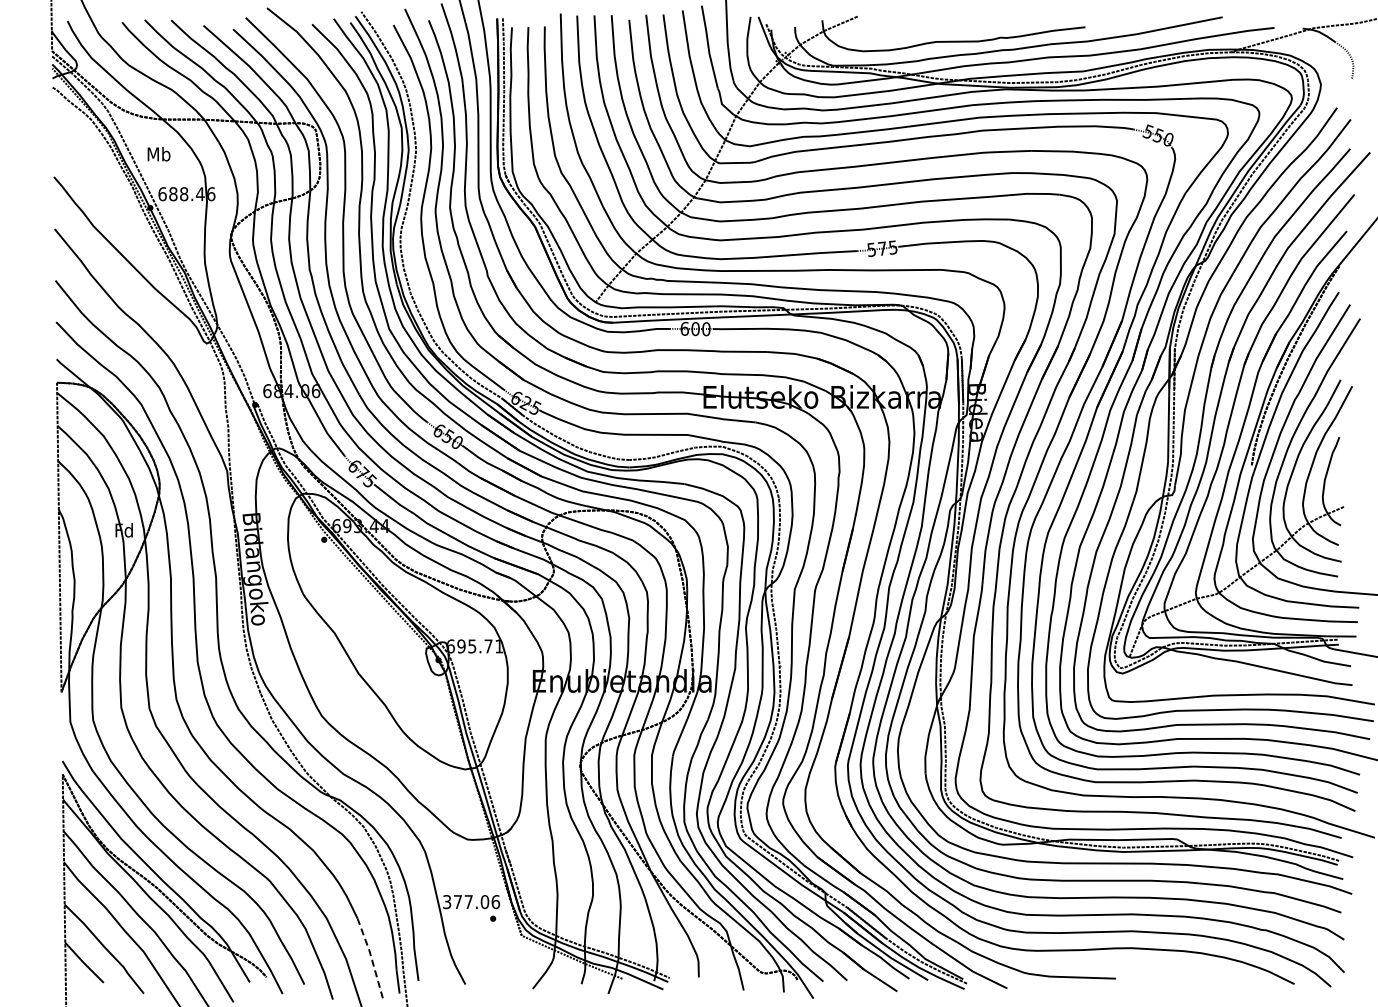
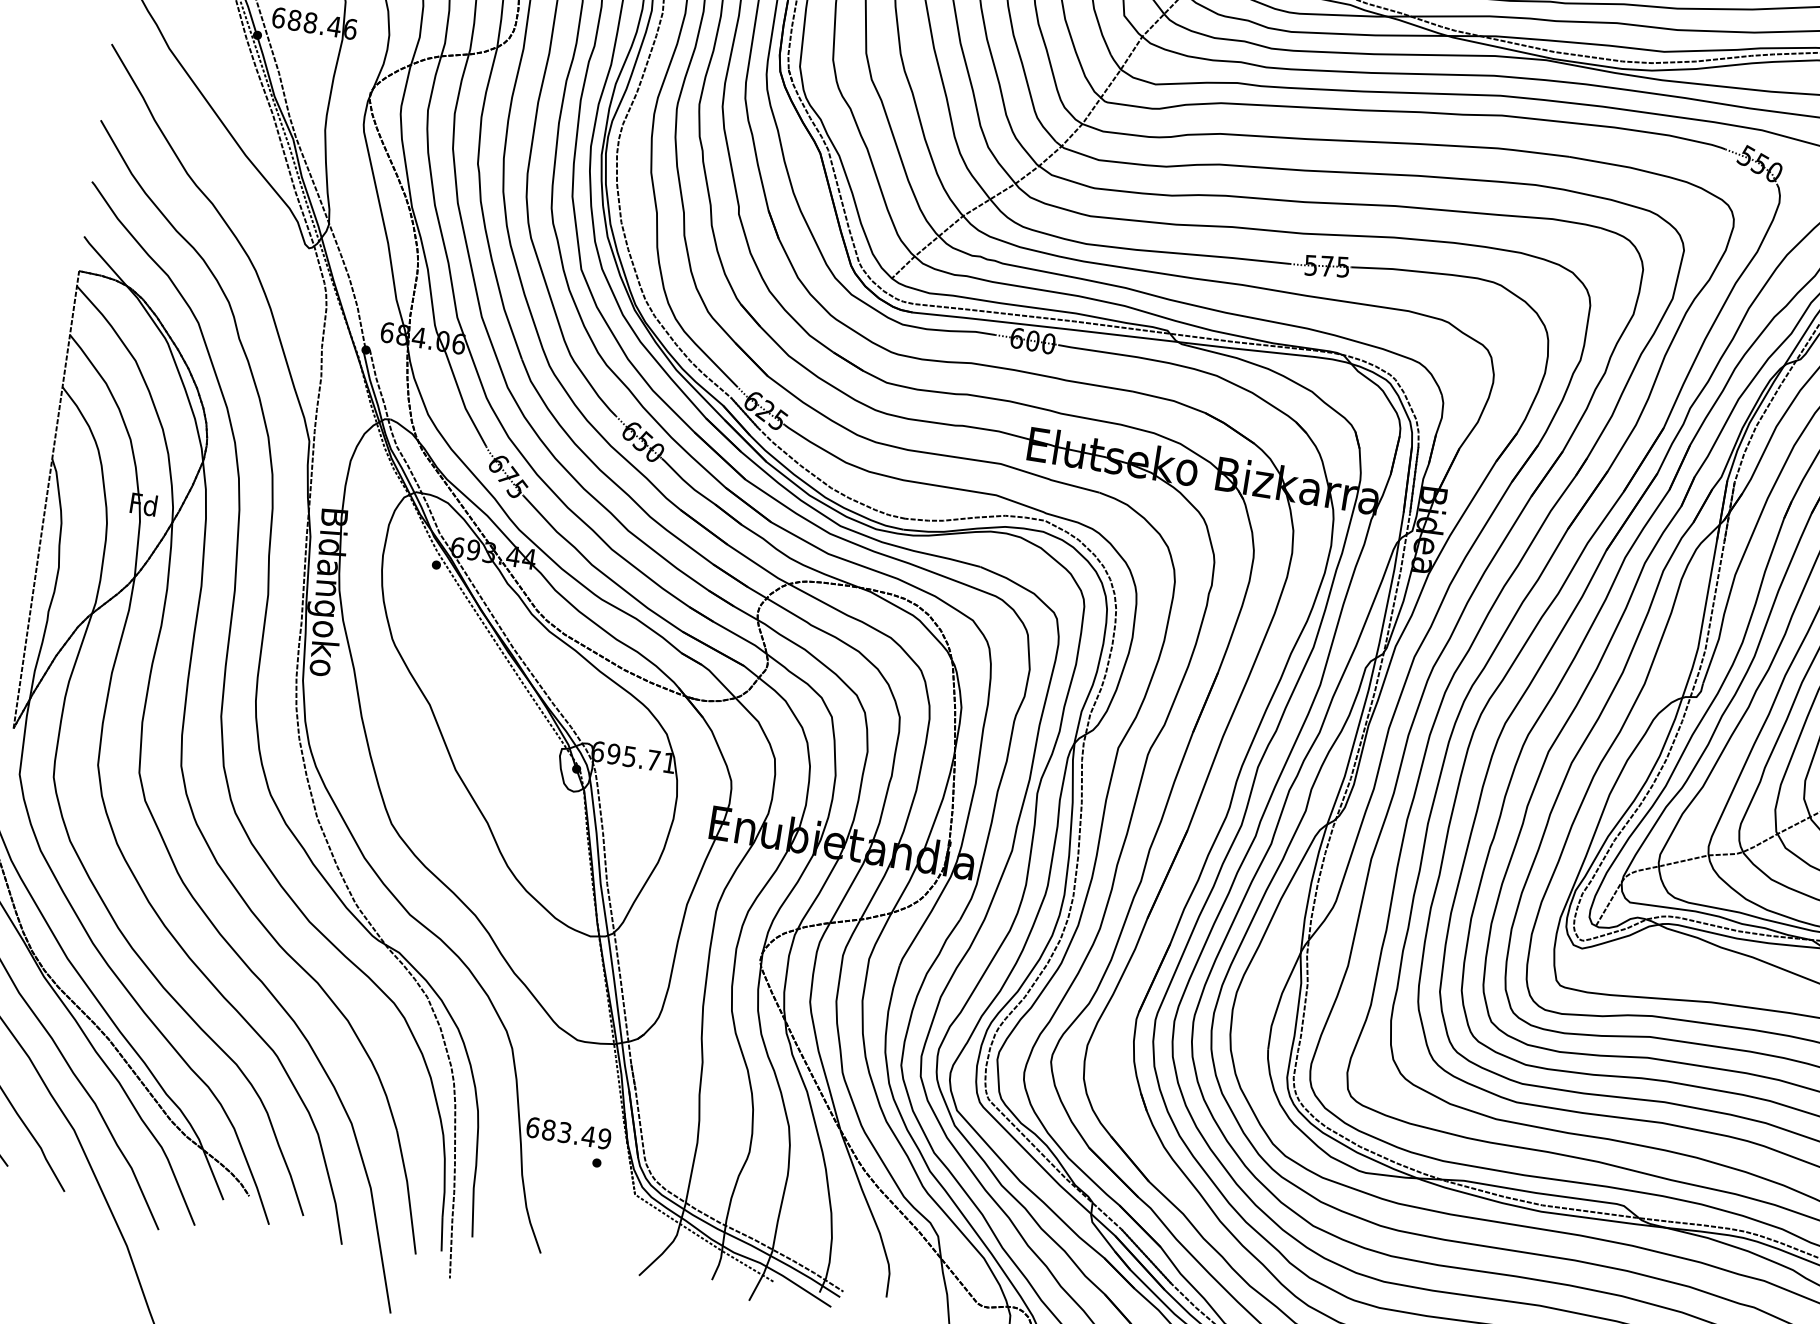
text: (471, 902) -> (568, 1133), 377.06 -> 683.49
line: (371, 957) -> (408, 1191), dashed -> solid

